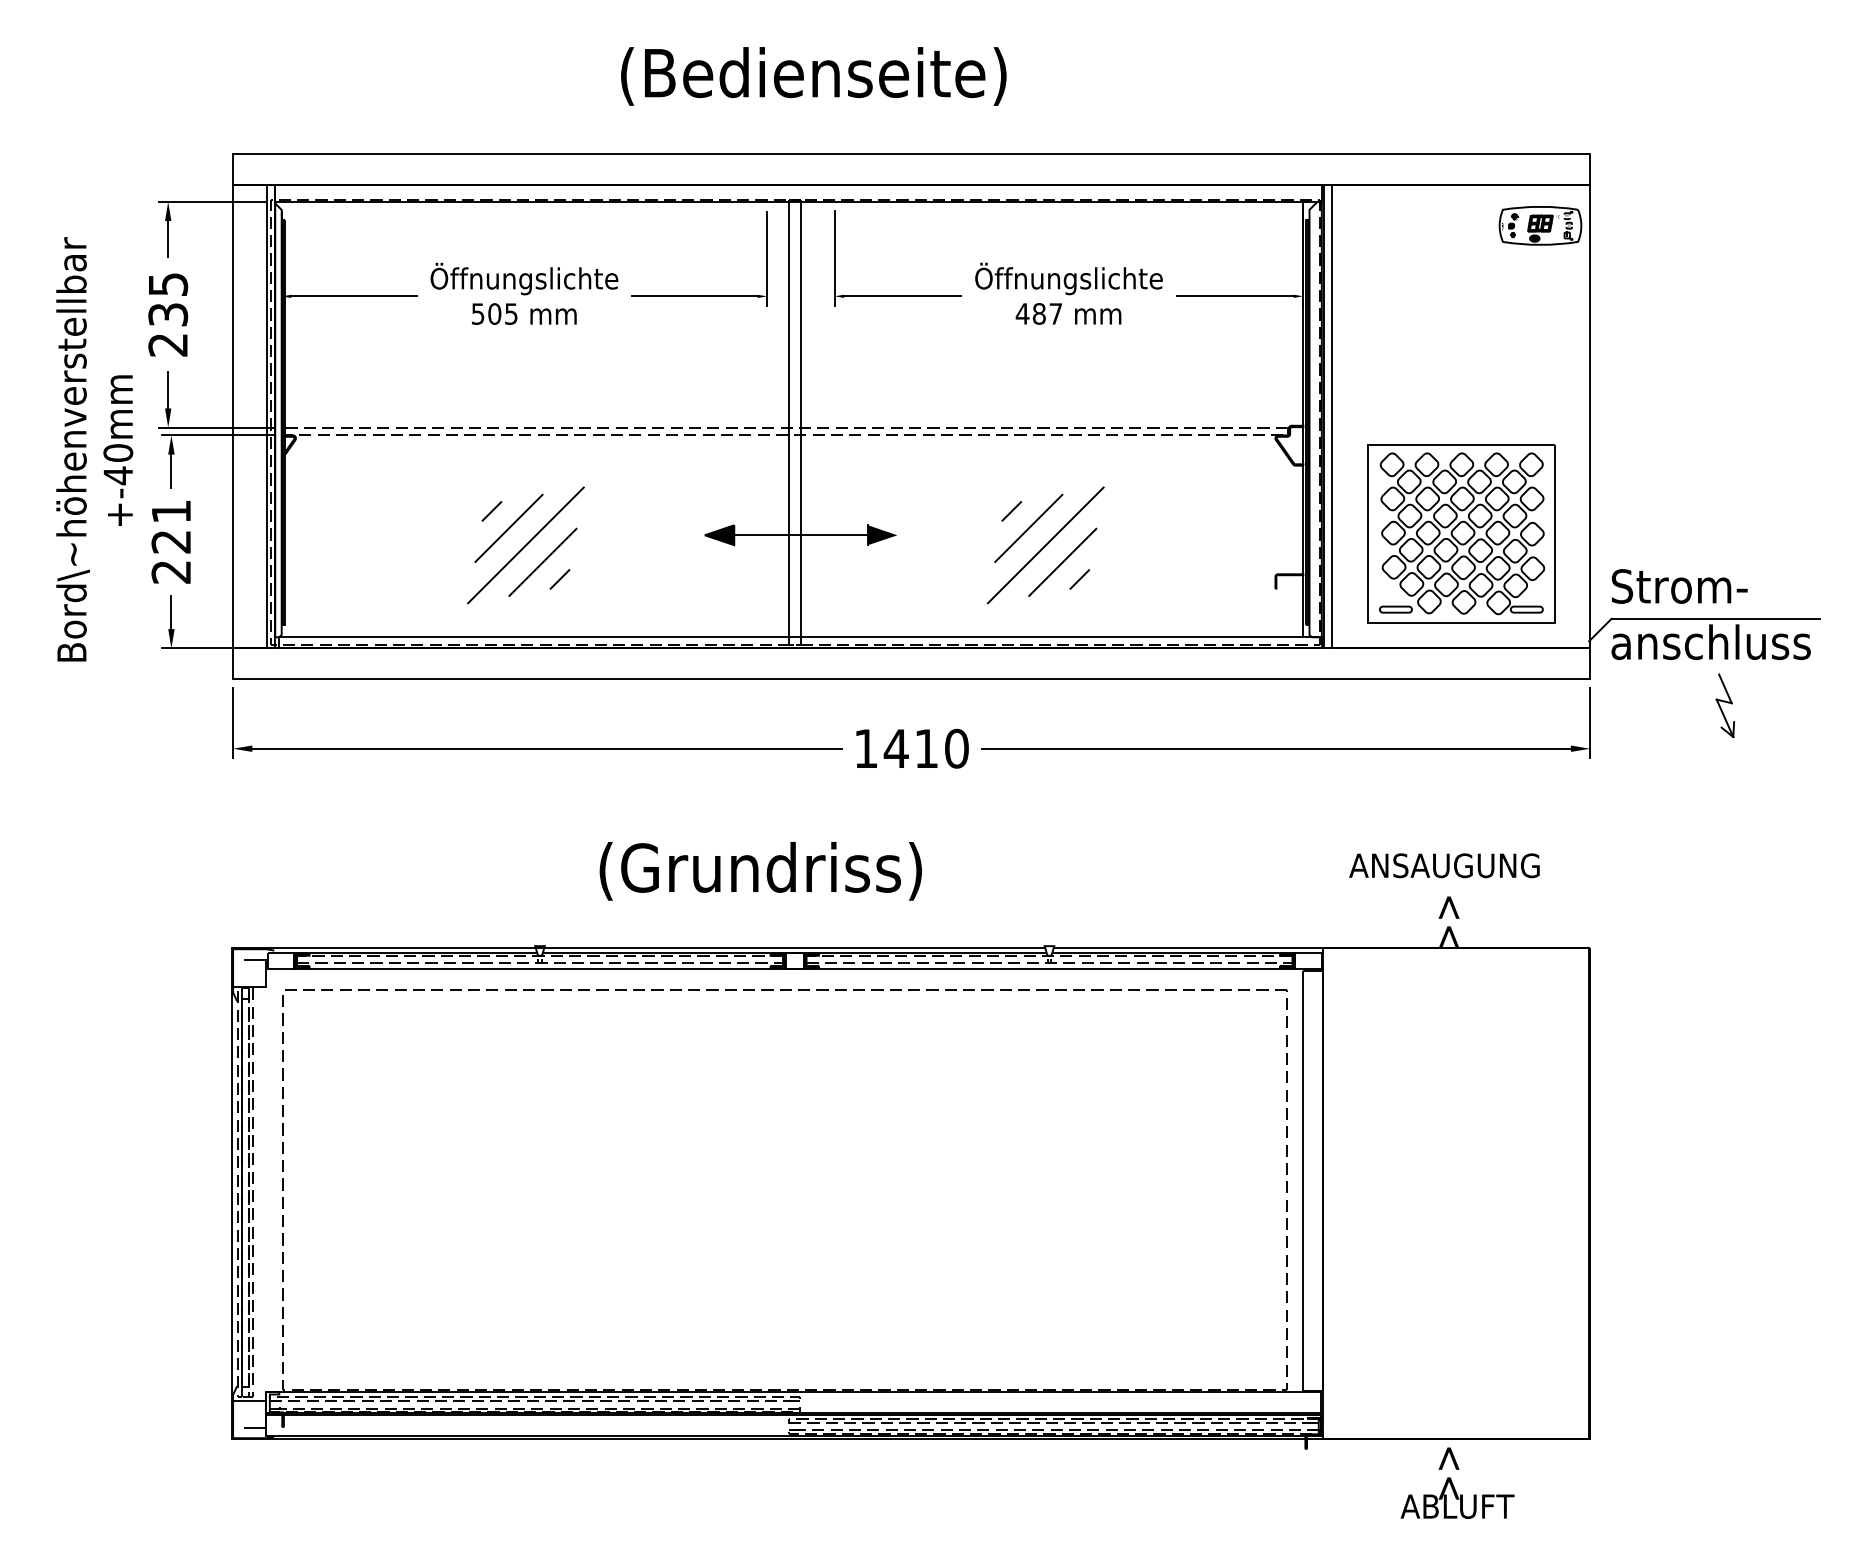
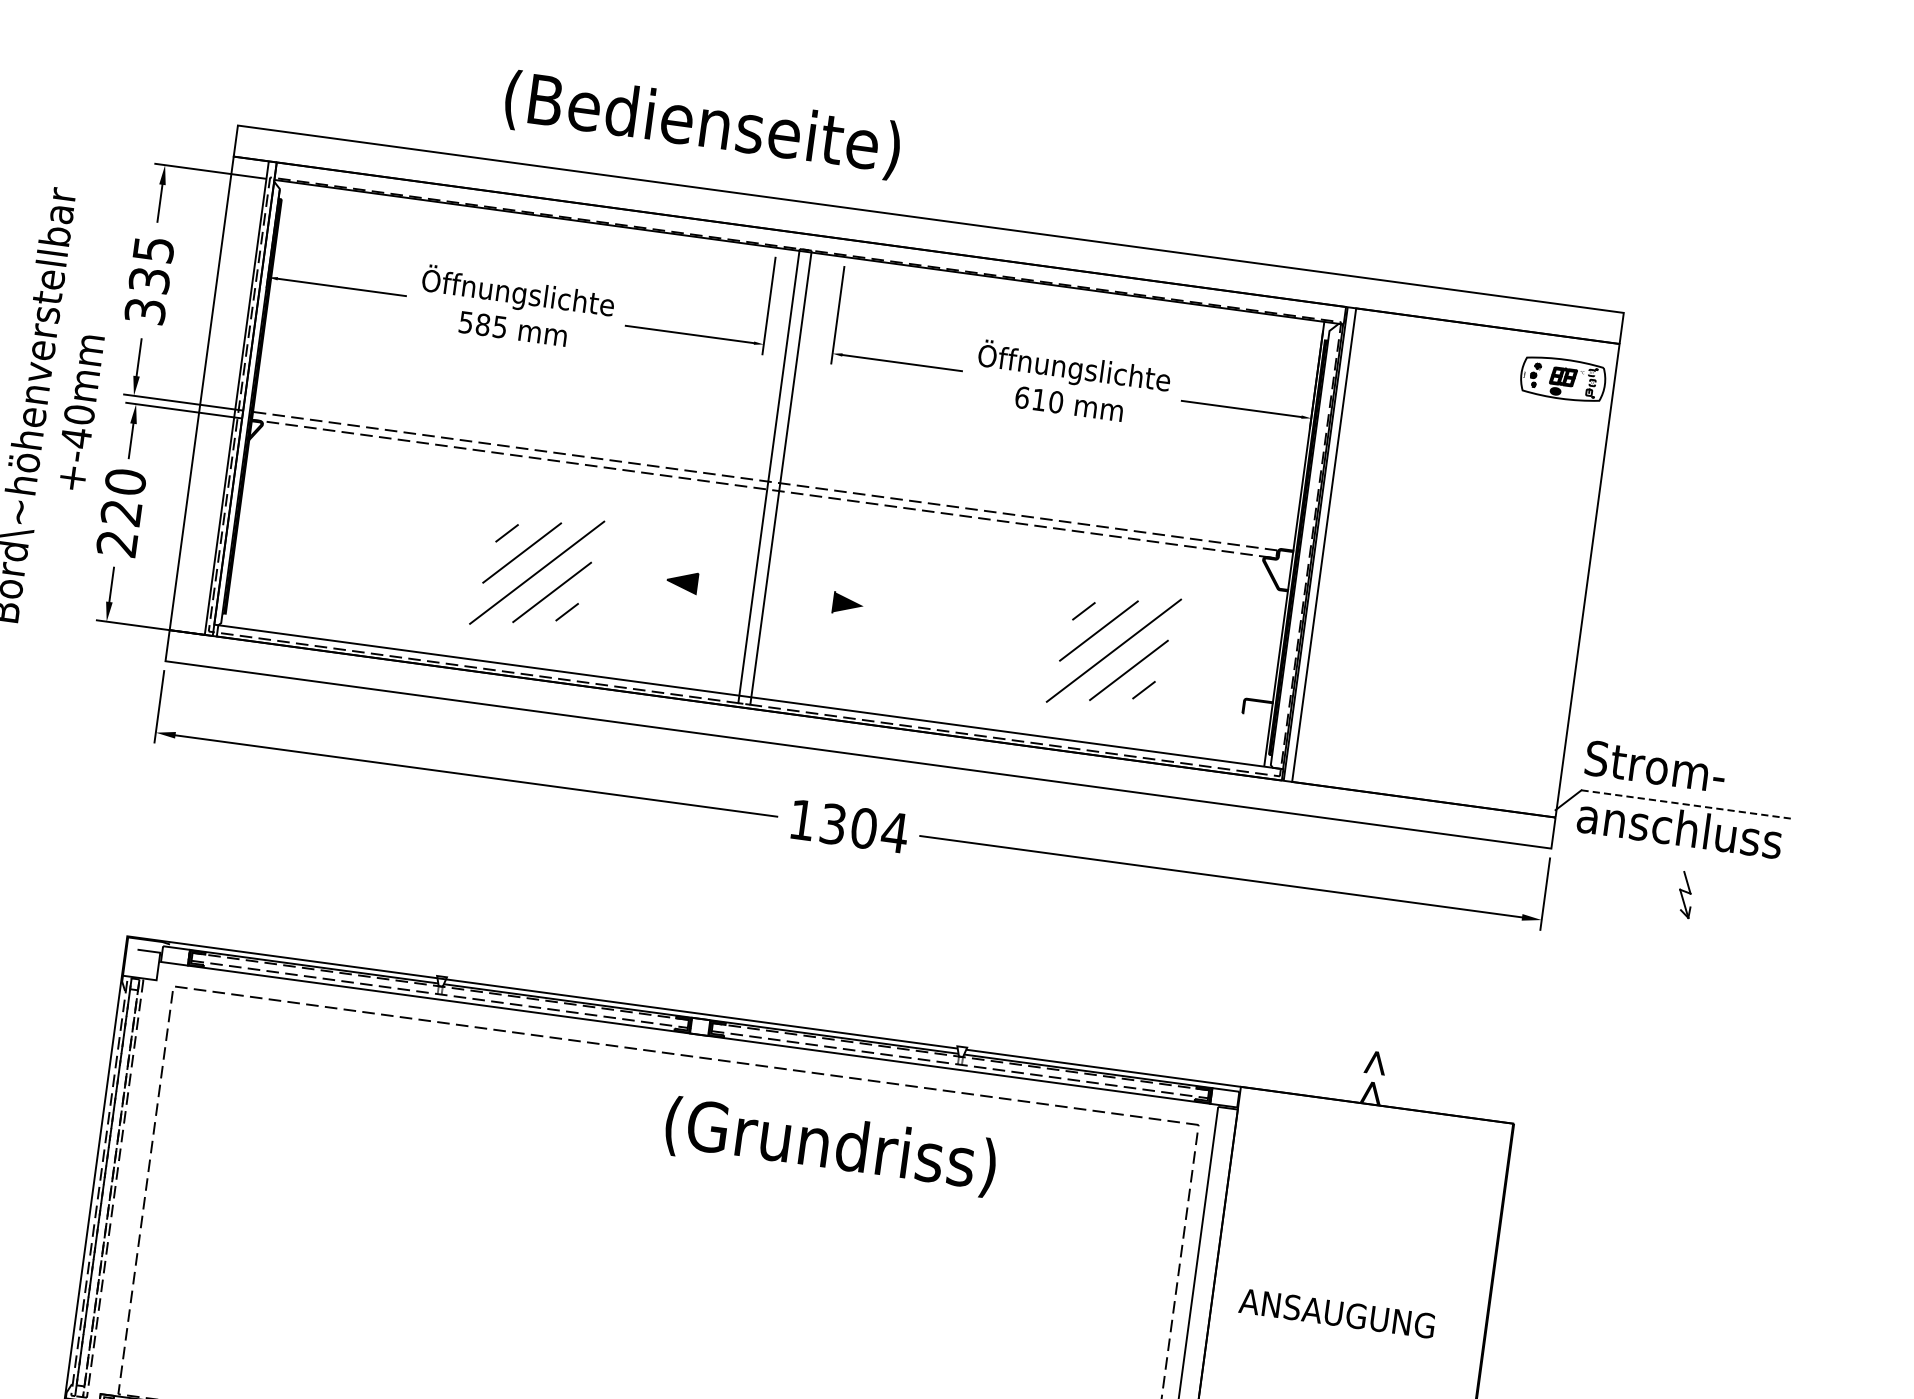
text: (813, 76) -> (702, 125), moved
text: (494, 313) -> (482, 324), 505 -> 585
text: (1038, 313) -> (1038, 399), 487 -> 610
text: (168, 344) -> (145, 310), 235 -> 335
text: (171, 511) -> (125, 481), 221 -> 220
part: (1461, 533) -> (1440, 682), removed
line: (801, 535) -> (765, 593), removed
part: (525, 545) -> (536, 572), moved
part: (1045, 545) -> (1113, 650), moved
line: (1716, 618) -> (1688, 804), solid -> dashed
part: (1725, 705) -> (1685, 894), size x0.7
text: (926, 748) -> (864, 828), 1410 -> 1304
text: (1444, 865) -> (1337, 1313), moved
text: (760, 871) -> (830, 1146), moved

